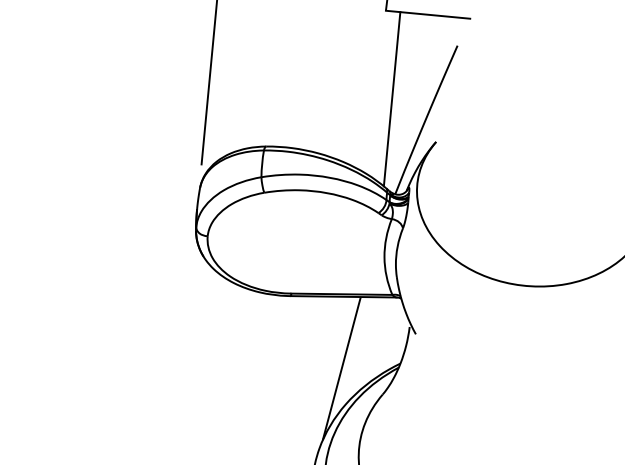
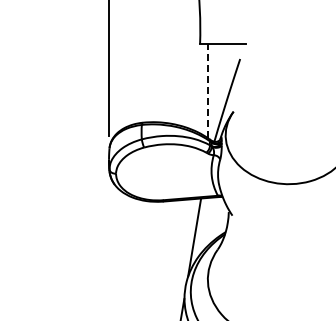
line: (391, 98) -> (207, 90), solid -> dashed

